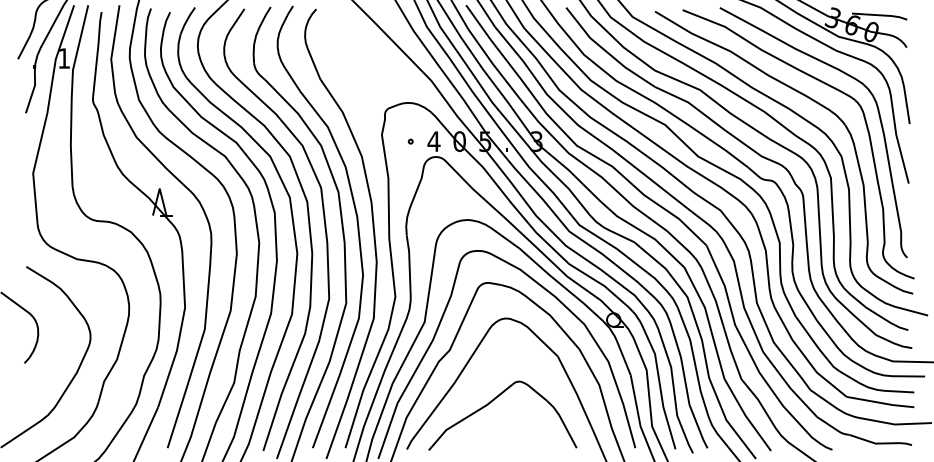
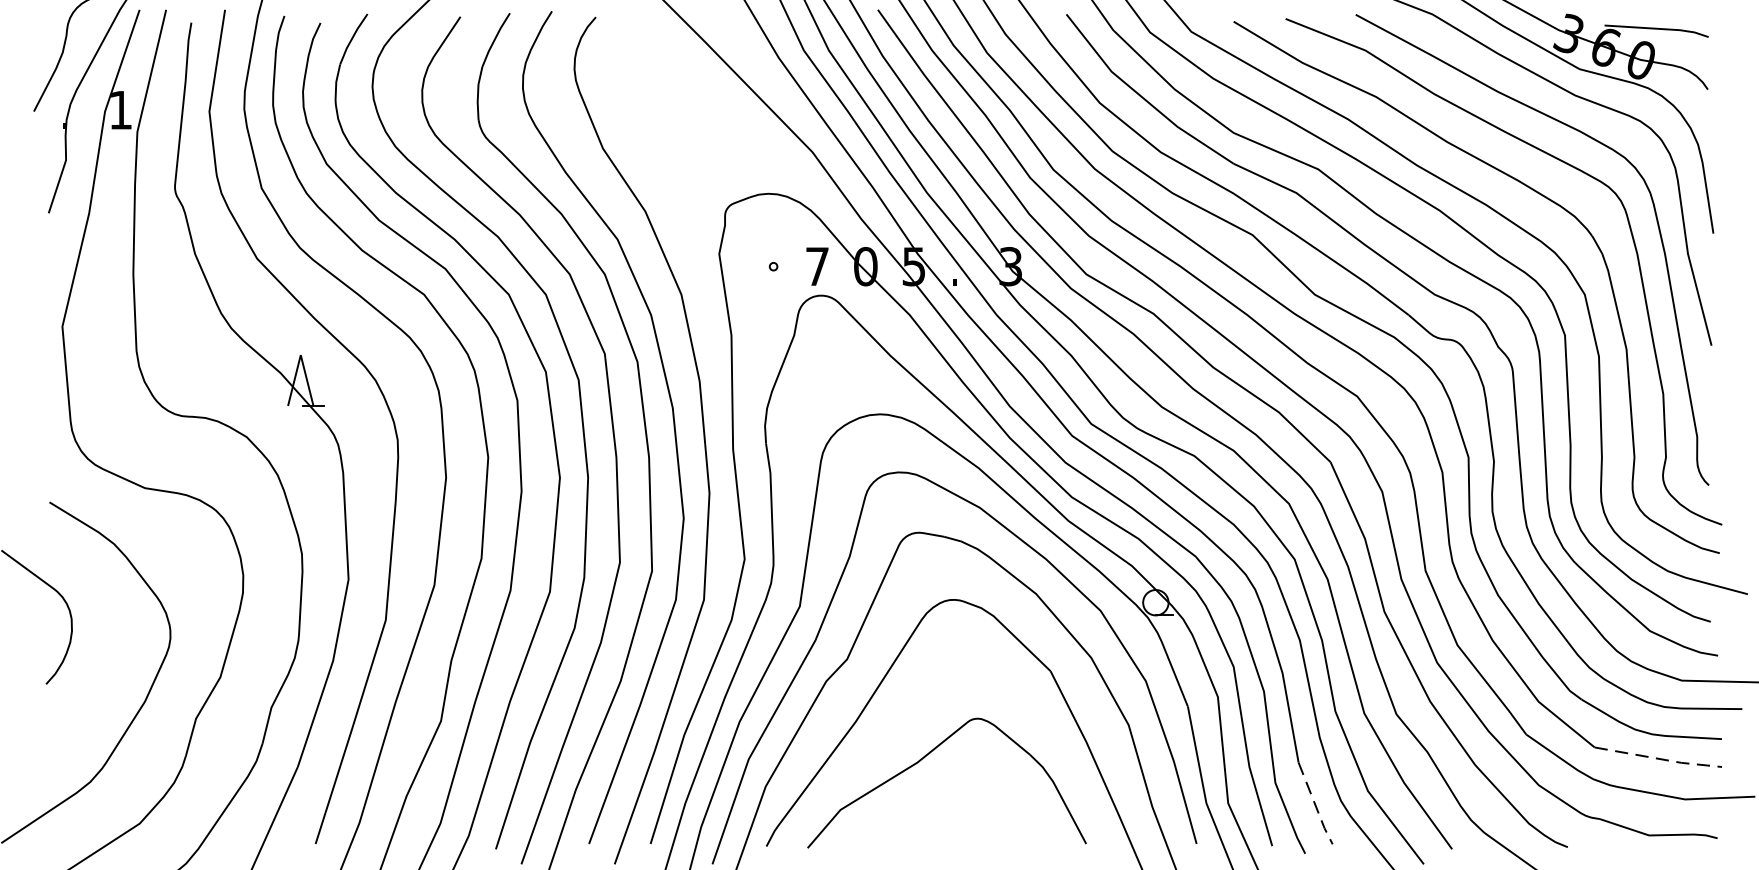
text: (433, 141) -> (816, 266), 4 -> 7
line: (880, 402) -> (1658, 758), solid -> dashed
line: (698, 427) -> (1315, 805), solid -> dashed

